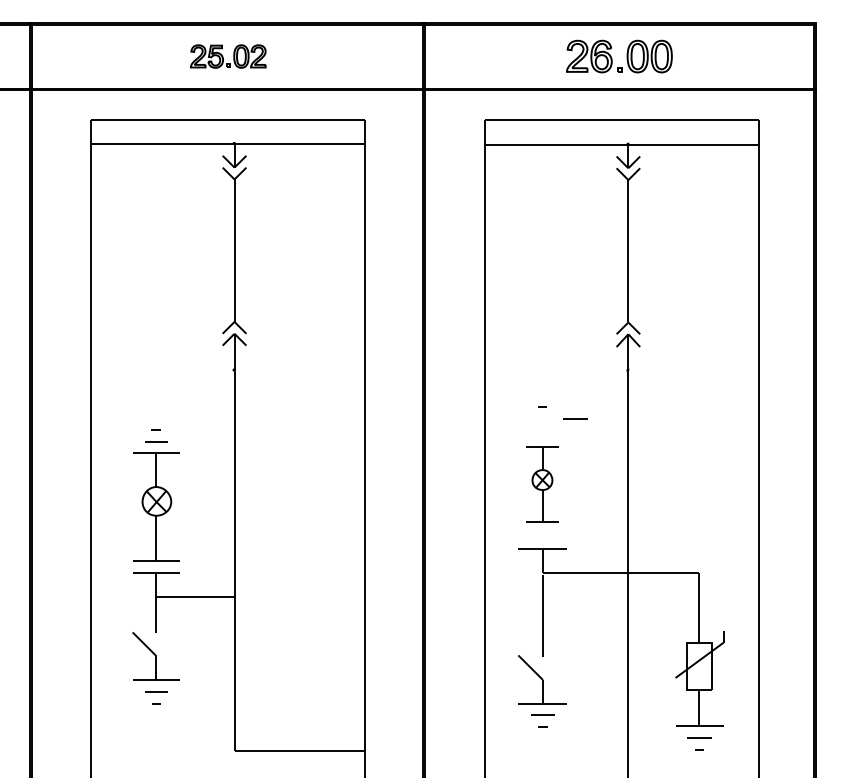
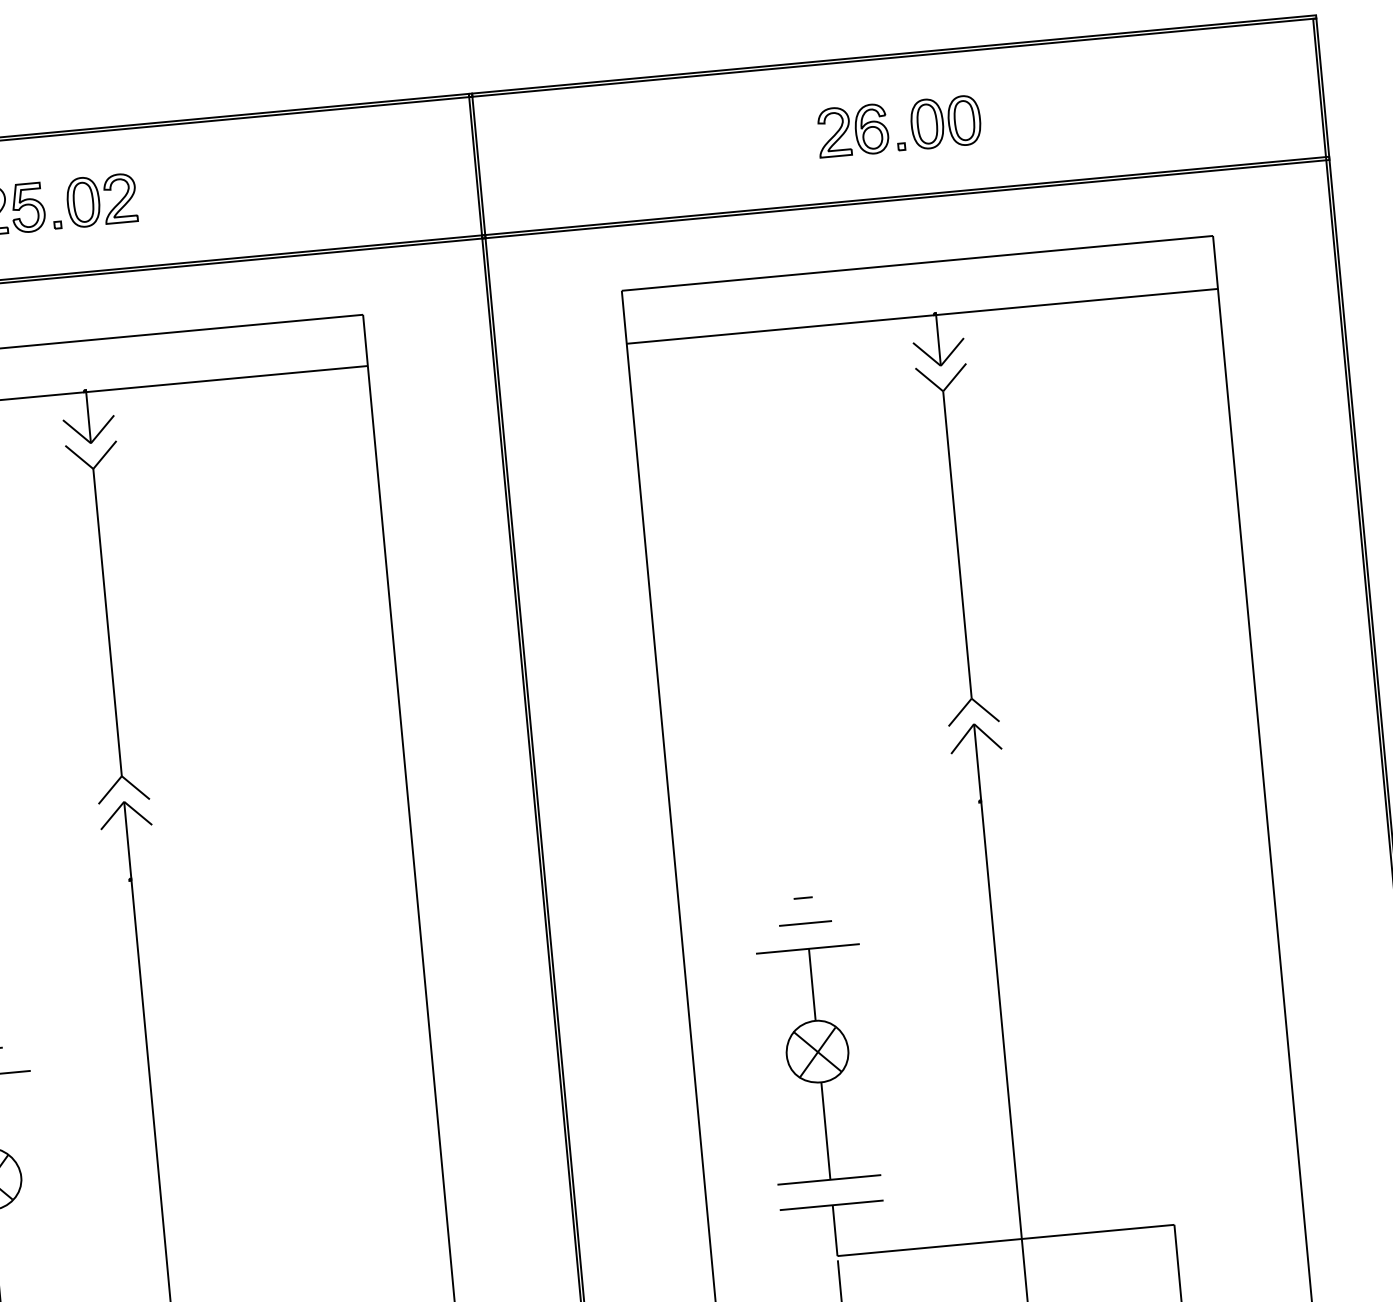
part: (619, 56) -> (899, 126), size x0.71
line: (575, 418) -> (805, 922), moved
part: (542, 484) -> (818, 1065), size x1.43

